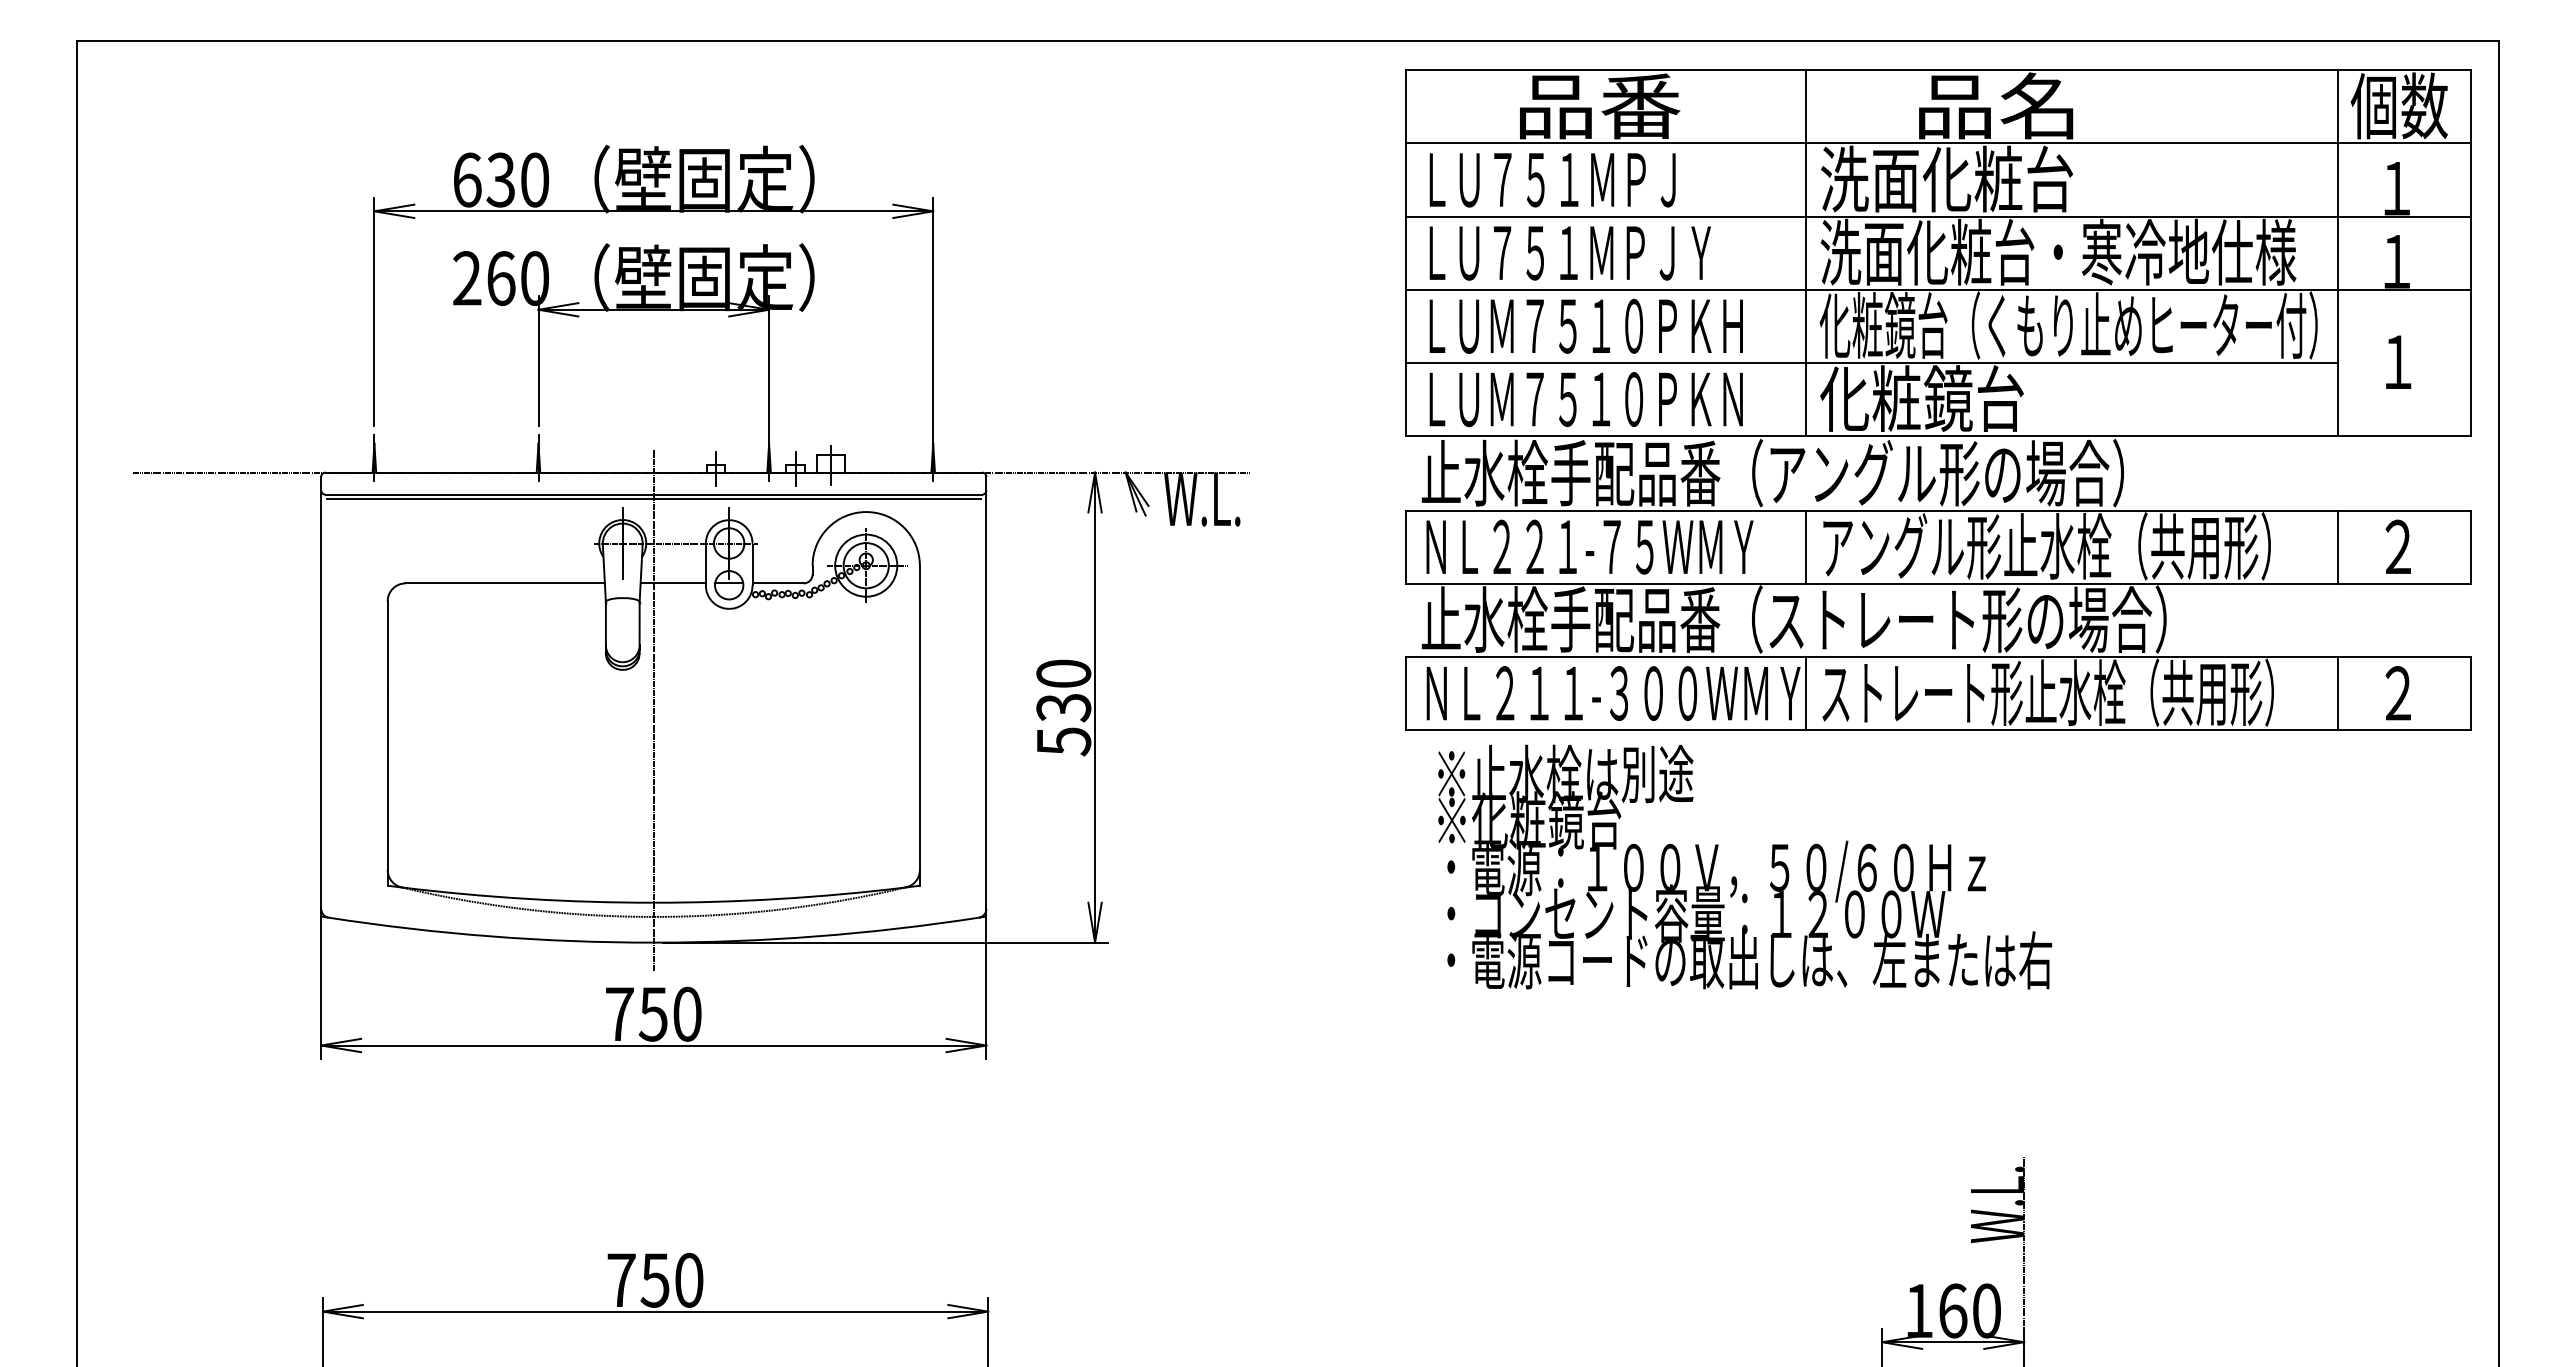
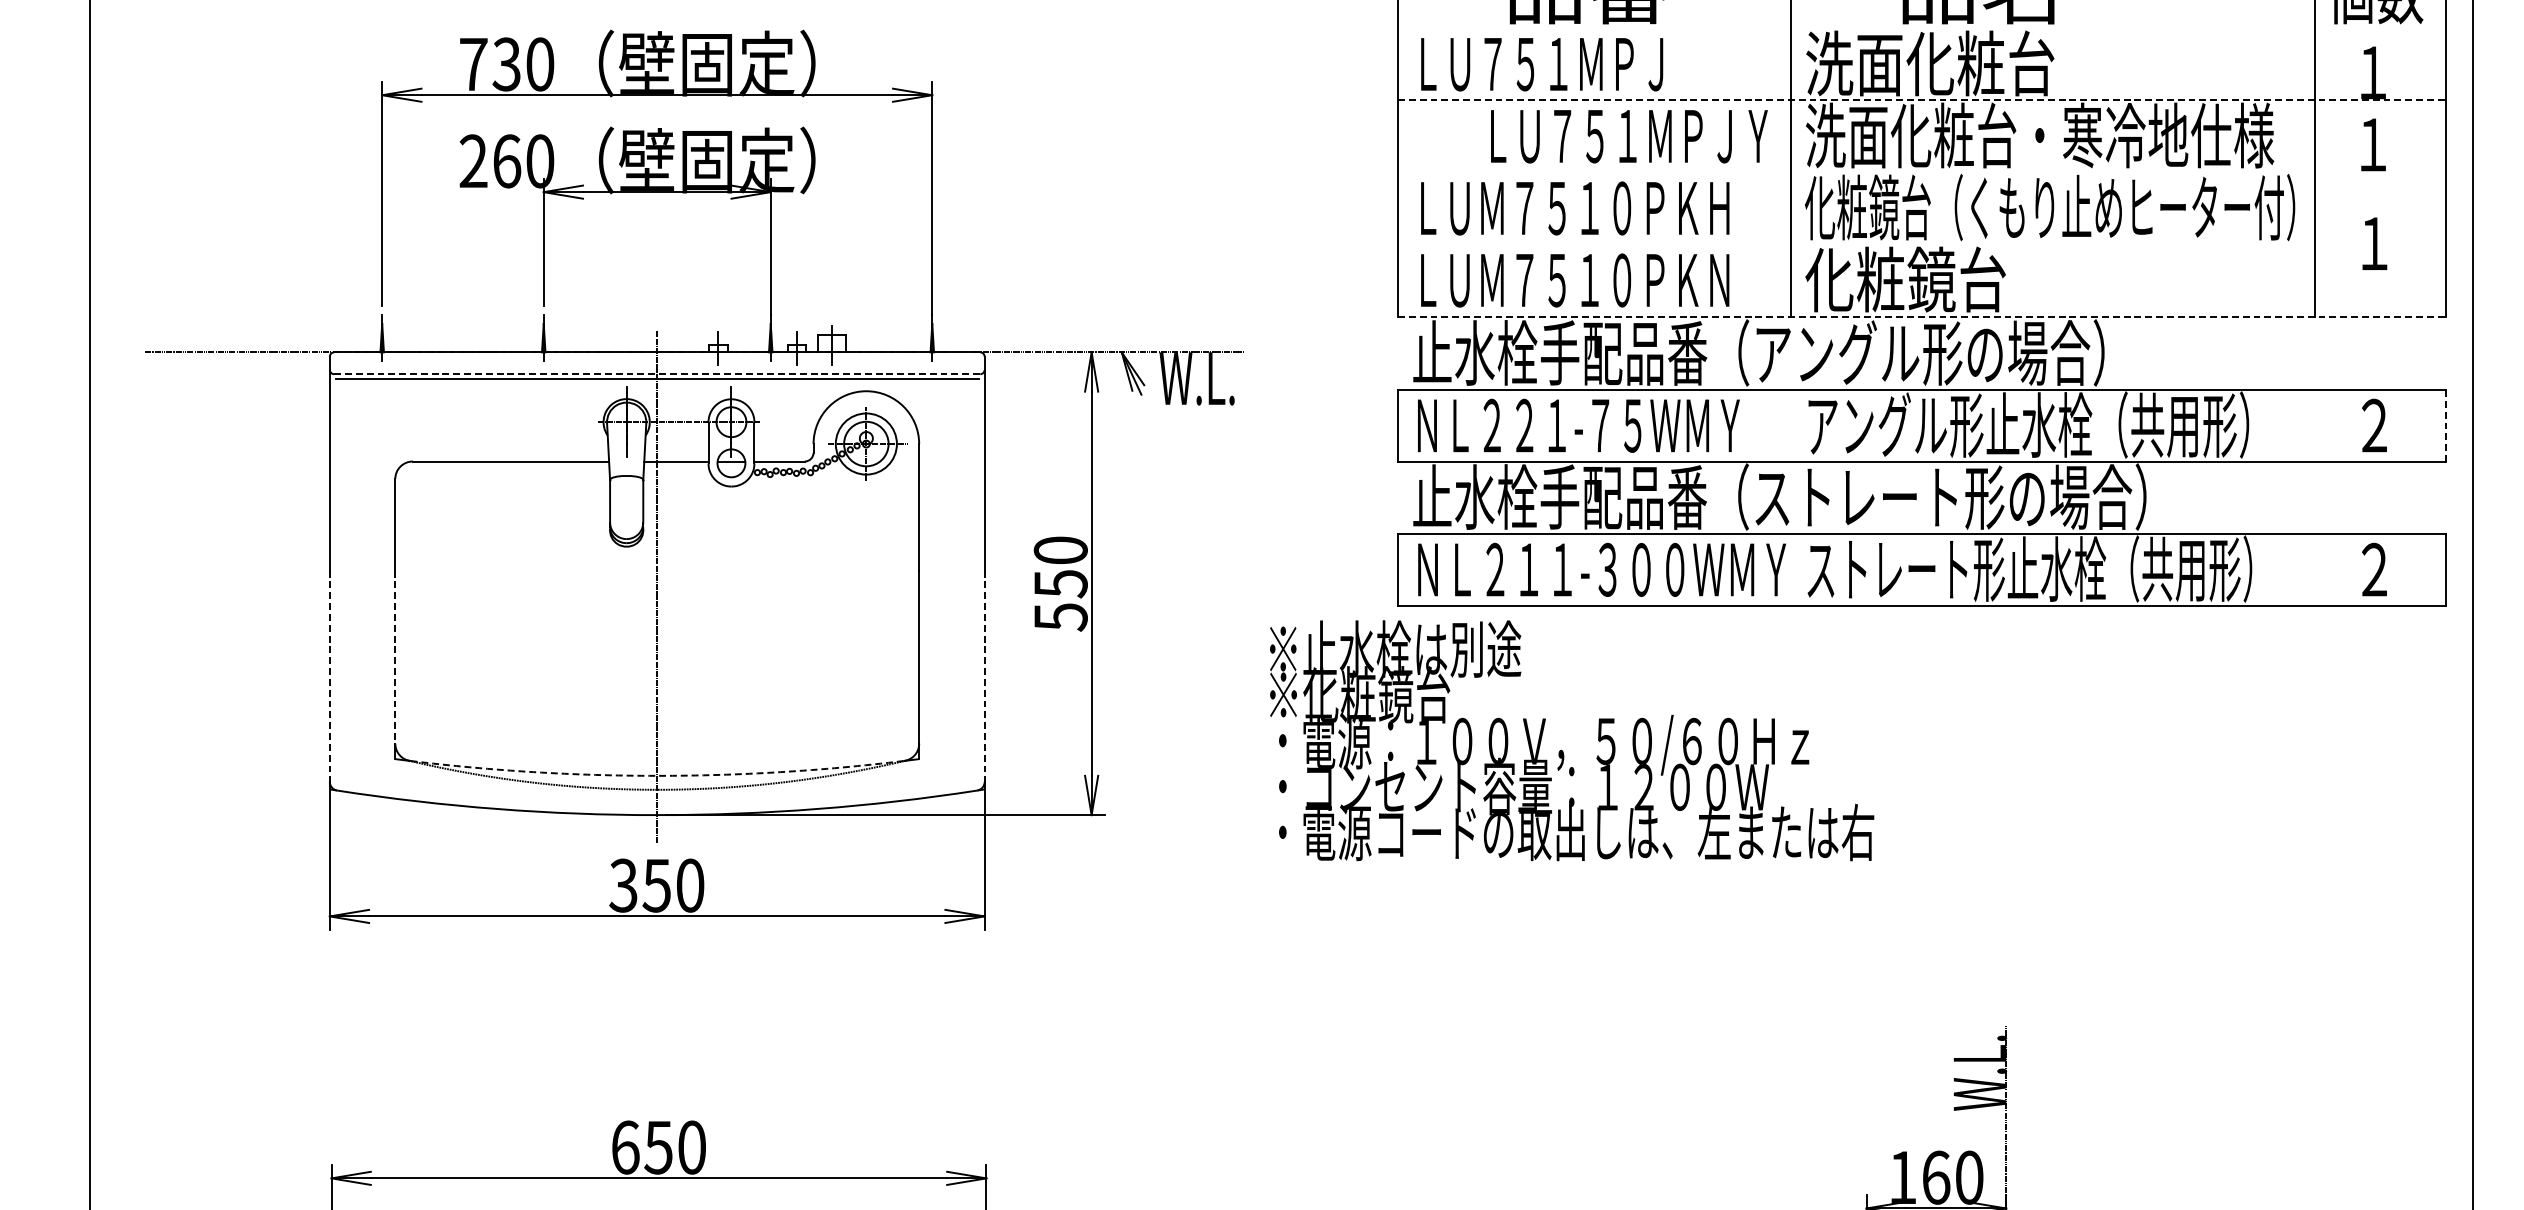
line: (1938, 143) -> (1921, 28), removed
text: (467, 179) -> (473, 63), 630 -> 730
line: (1939, 216) -> (1922, 100), solid -> dashed
text: (1569, 253) -> (1628, 136), moved
line: (1938, 289) -> (1921, 172), removed
line: (1871, 363) -> (1855, 245), removed
line: (1939, 436) -> (1922, 316), solid -> dashed
line: (654, 494) -> (657, 373), solid -> dashed
line: (1805, 546) -> (1790, 425), removed
line: (2337, 546) -> (2314, 425), removed
line: (2470, 547) -> (2445, 426), solid -> dashed
line: (1805, 693) -> (1790, 569), removed
line: (2337, 693) -> (2314, 569), removed
text: (1063, 708) -> (1060, 584), 530 -> 550
line: (387, 782) -> (395, 657), solid -> dashed
line: (321, 802) -> (330, 677), solid -> dashed
line: (986, 802) -> (984, 677), solid -> dashed
text: (1745, 866) -> (1572, 740), moved
arc: (653, 902) -> (656, 775), solid -> dashed
text: (619, 1013) -> (623, 884), 750 -> 350
text: (621, 1279) -> (625, 1146), 750 -> 650

